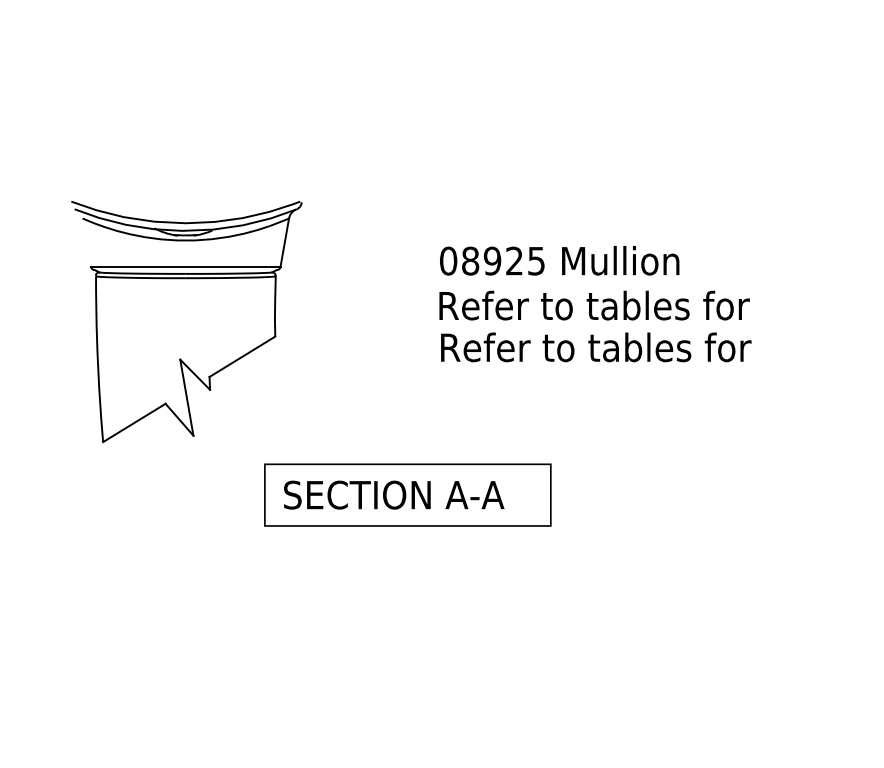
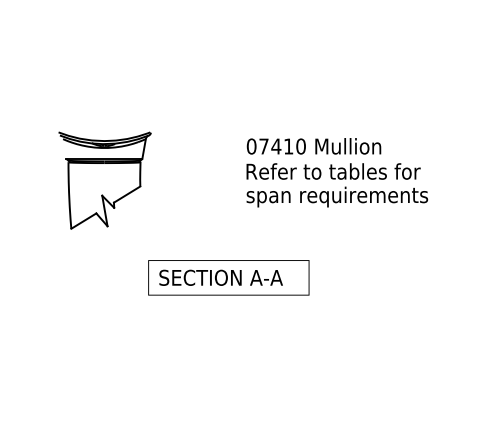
text: (503, 261) -> (282, 146), 08925 -> 07410
part: (186, 321) -> (104, 180), size x0.71
text: (601, 350) -> (337, 196), Refer to tables for -> span requirements

